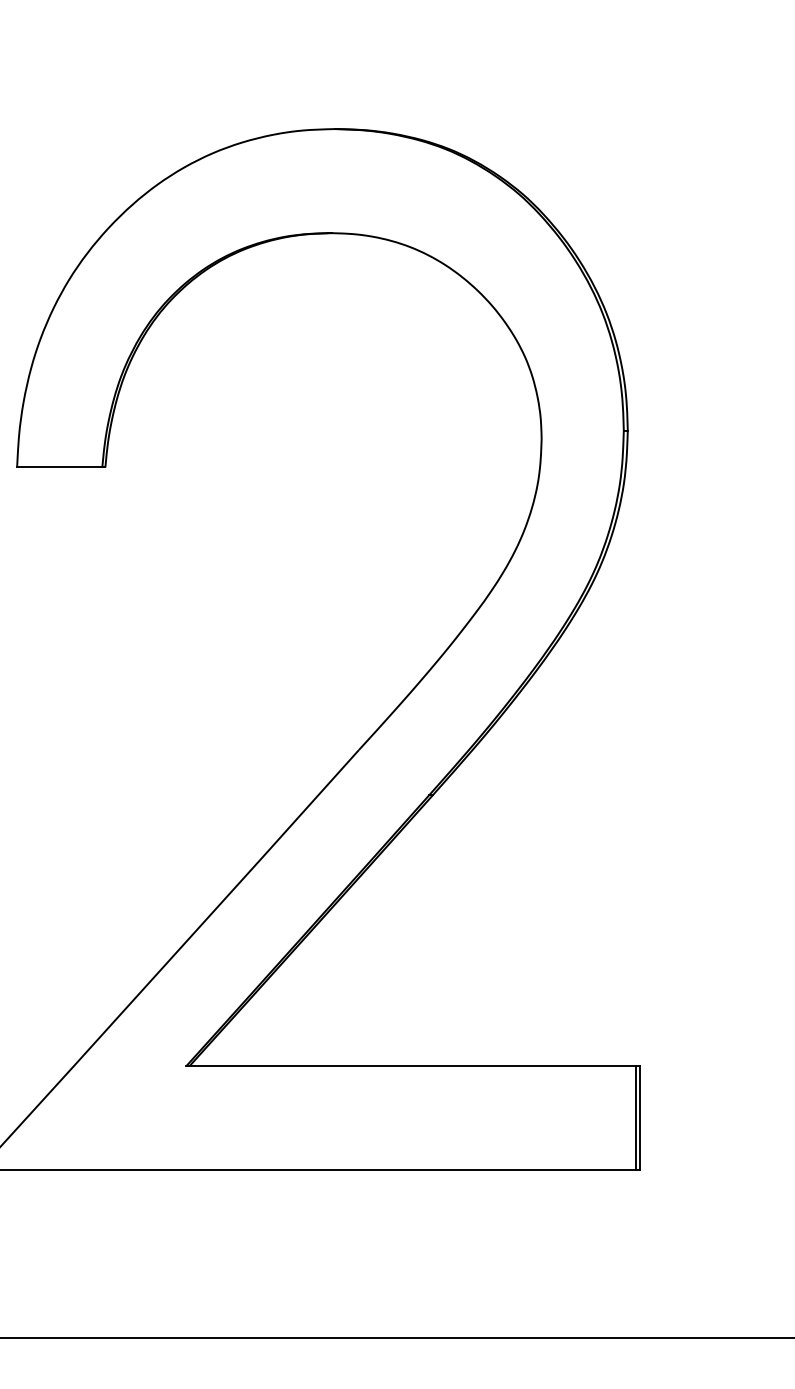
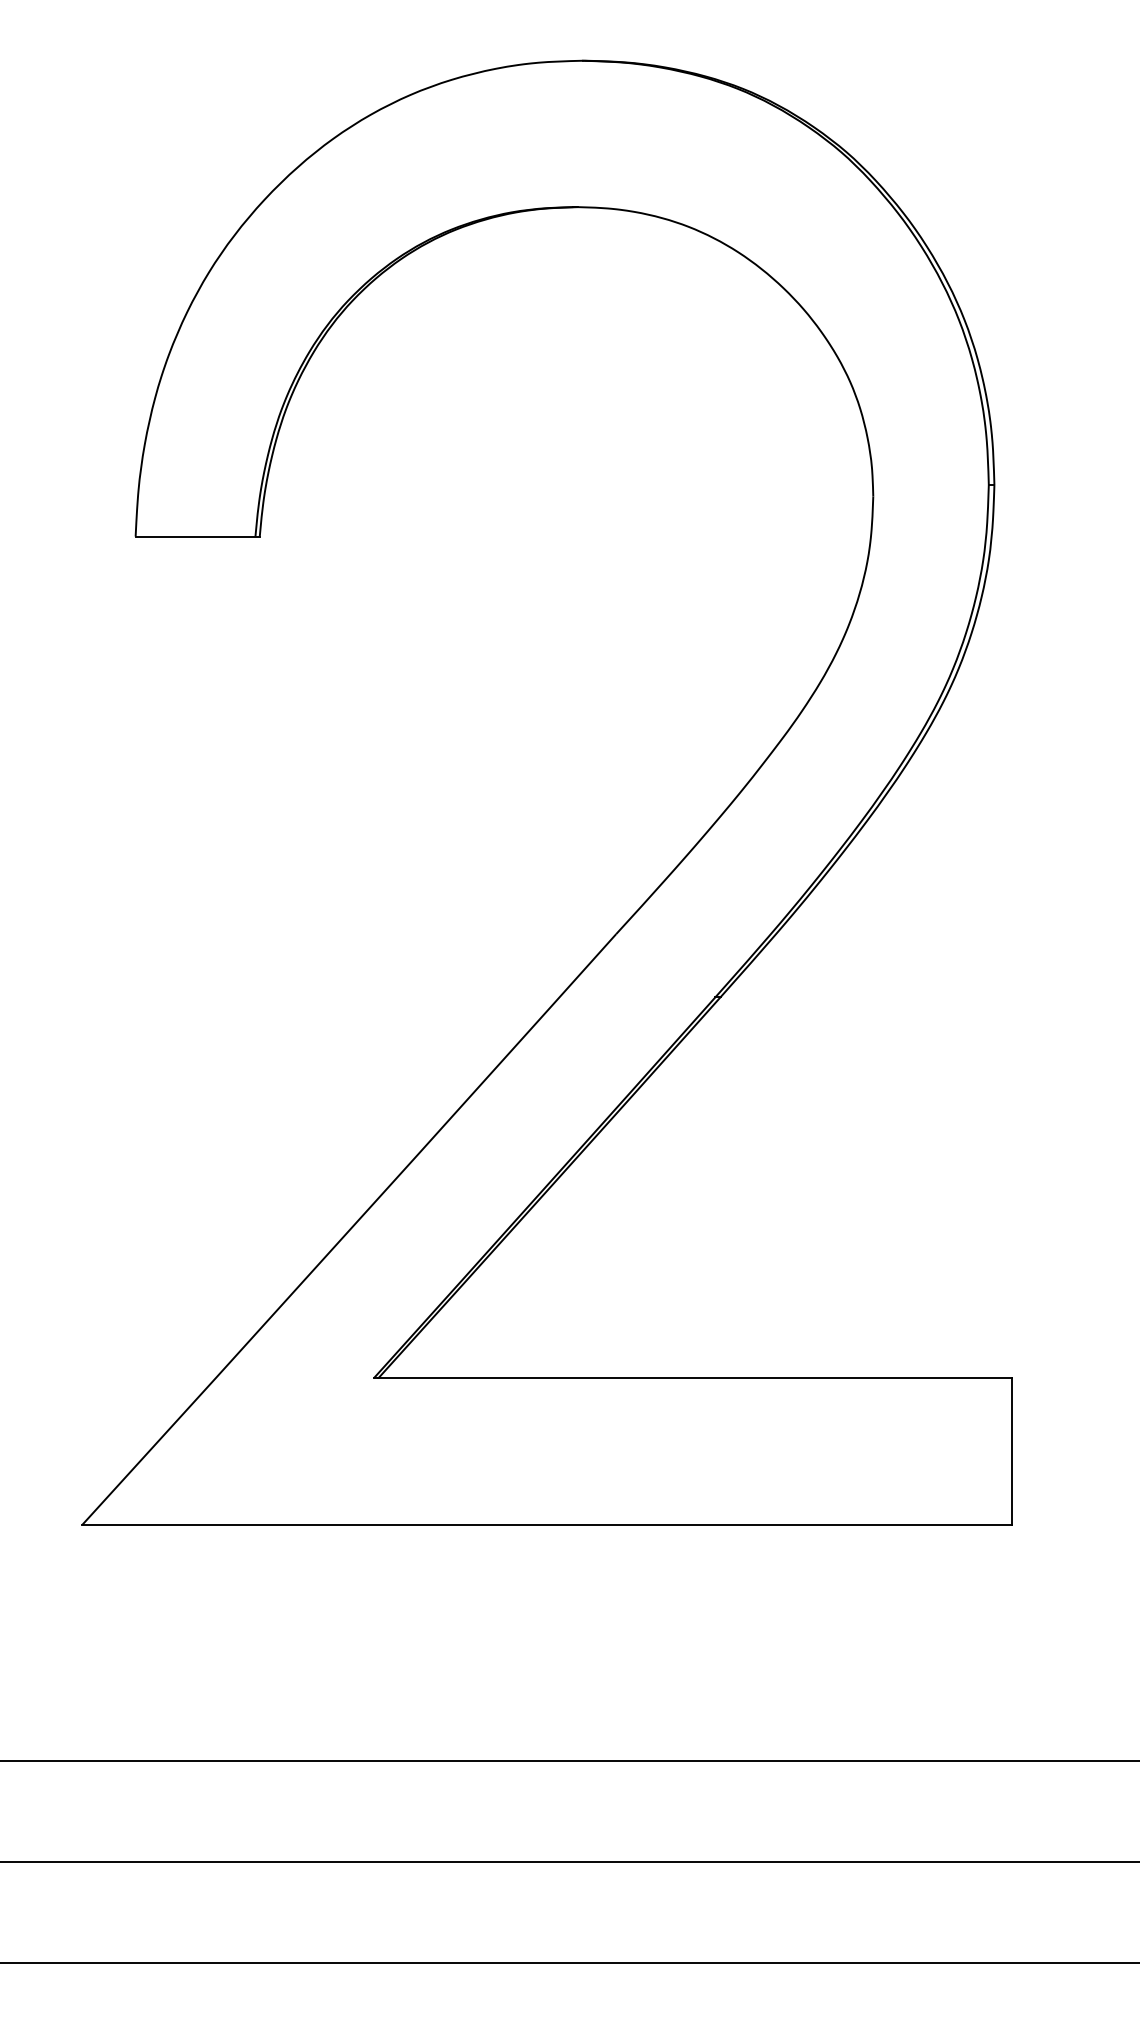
line: (636, 1118) -> (1006, 1451), removed

